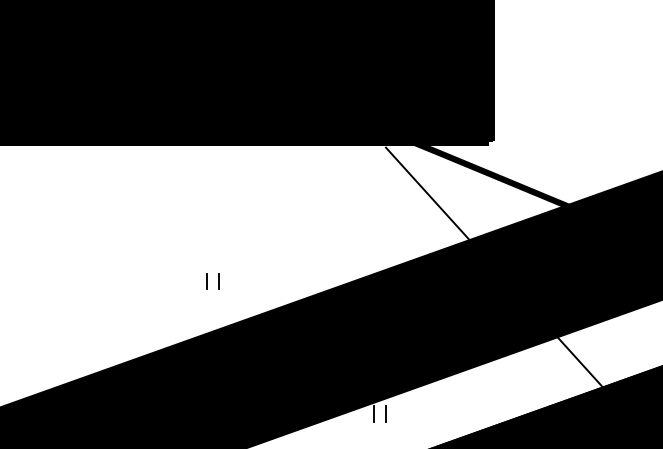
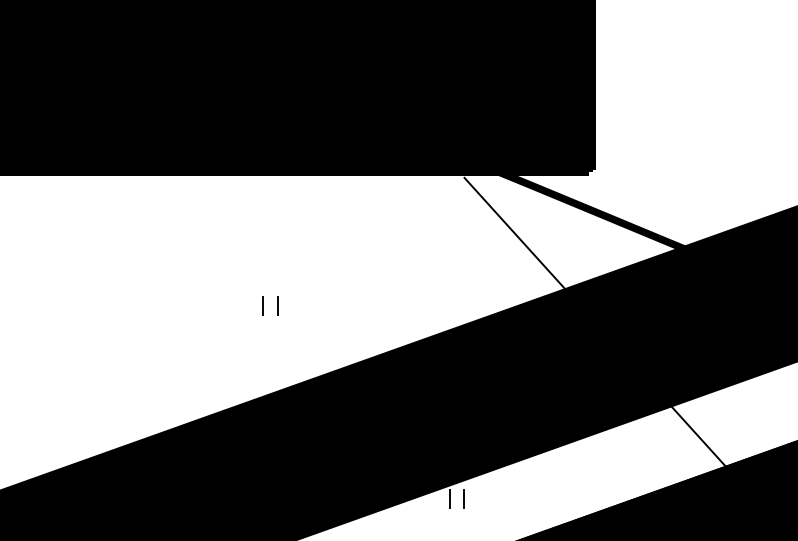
part: (212, 281) -> (270, 305), moved

